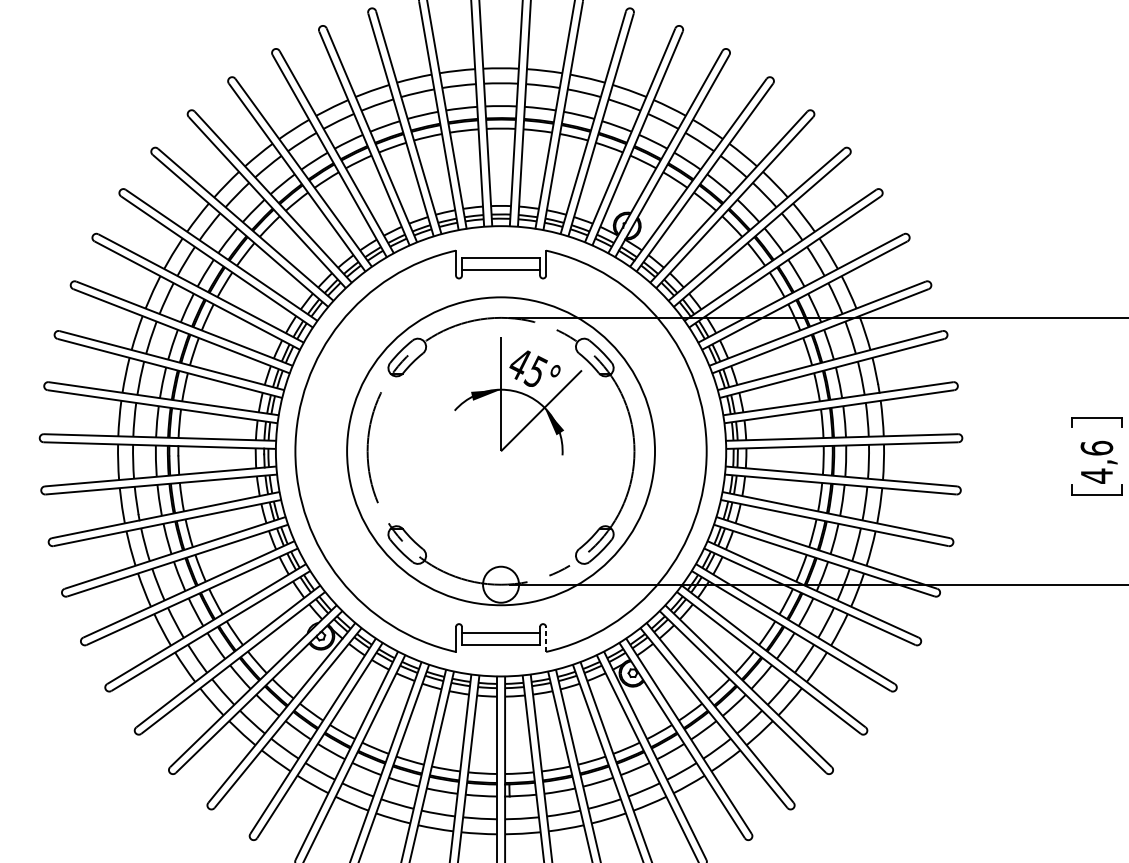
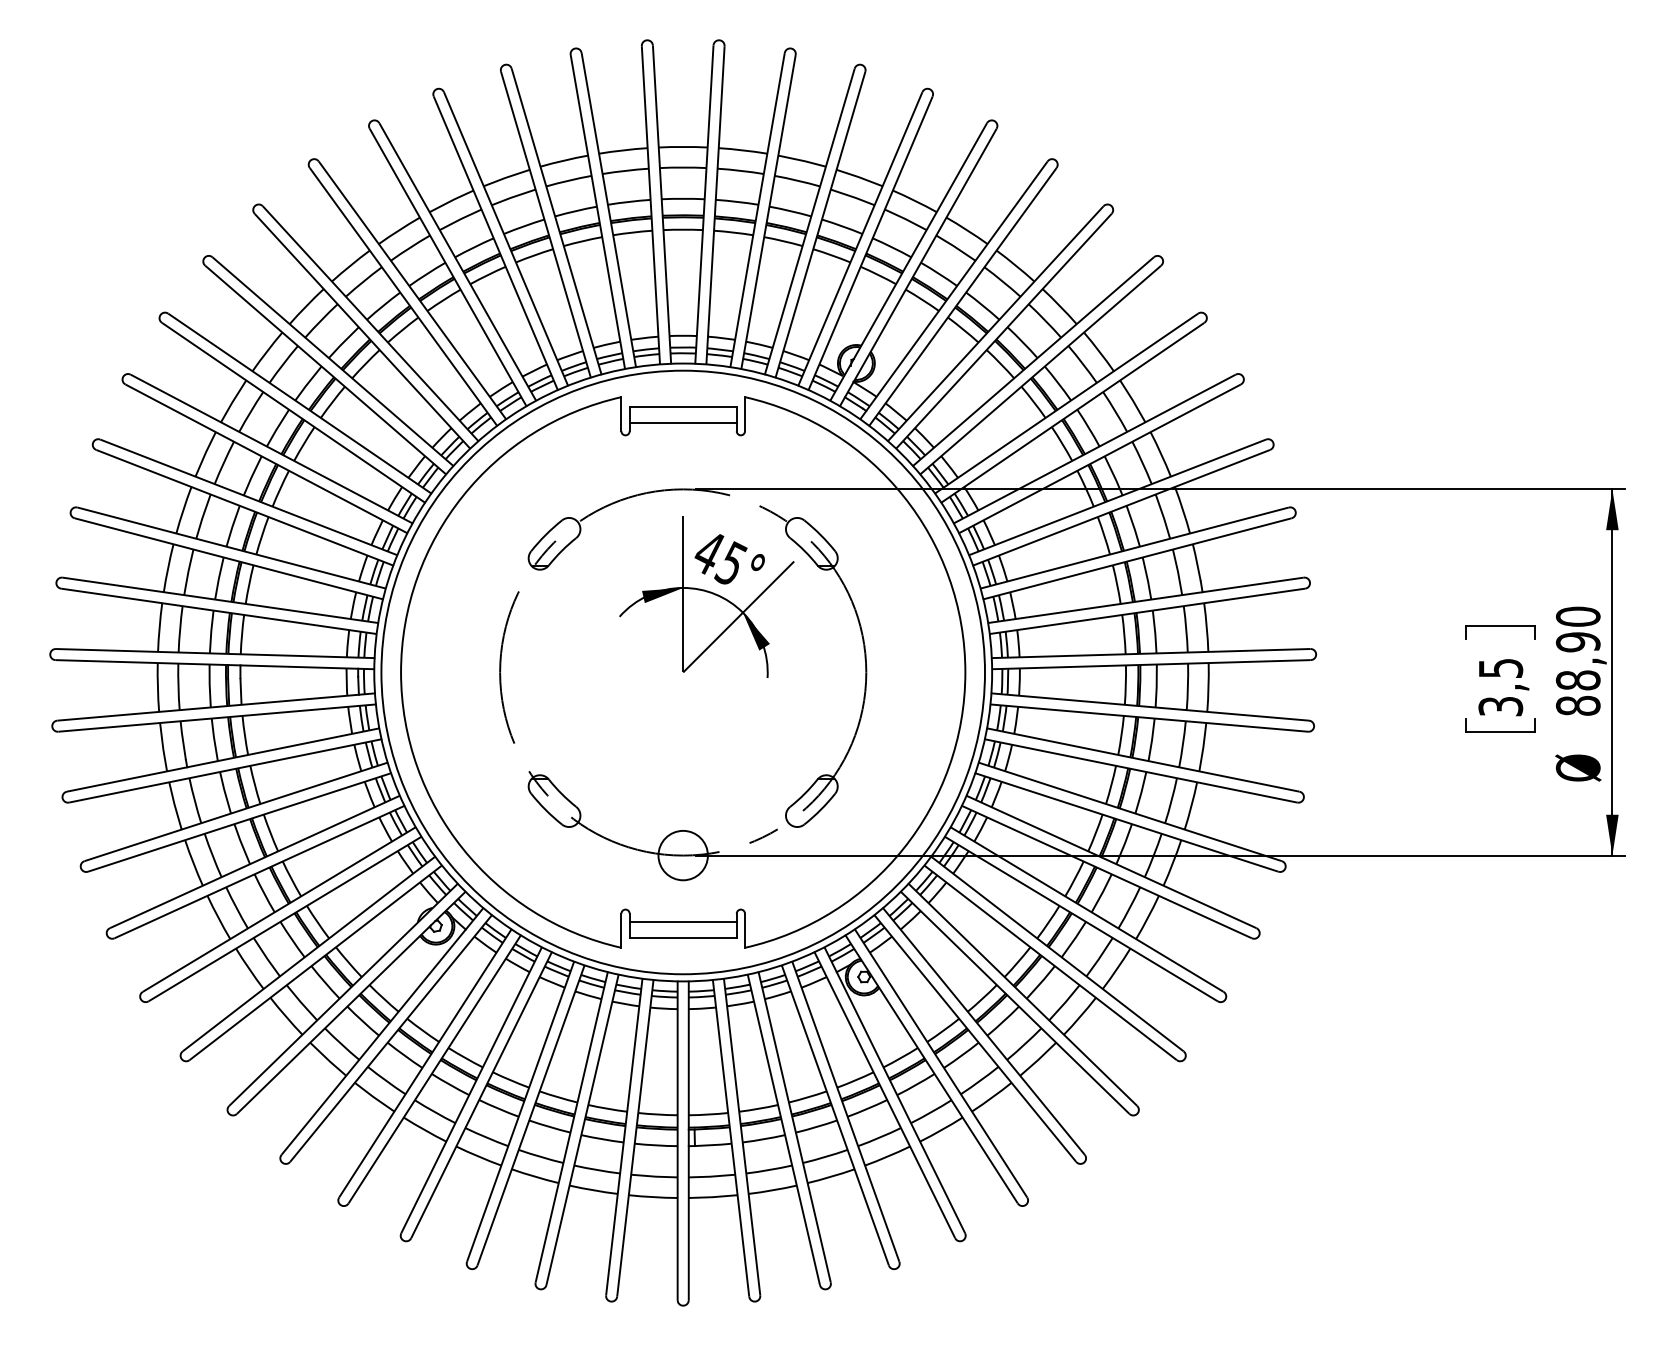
circle: (501, 451) -> (683, 672), size x1.43
text: (1096, 462) -> (1500, 687), 4,6 -> 3,5
line: (546, 639) -> (745, 930), dashed -> solid

